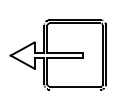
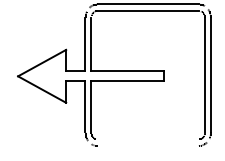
line: (74, 86) -> (146, 138), removed

